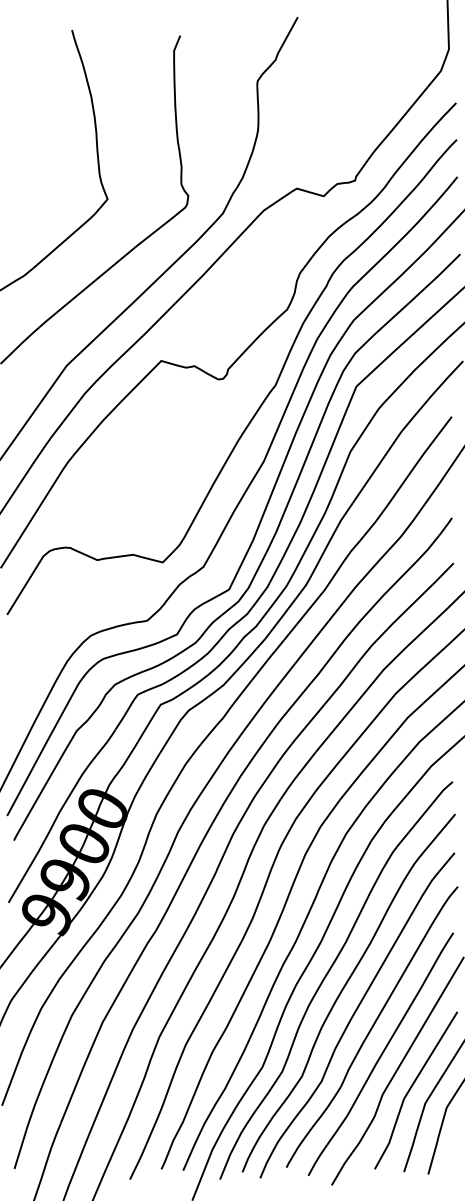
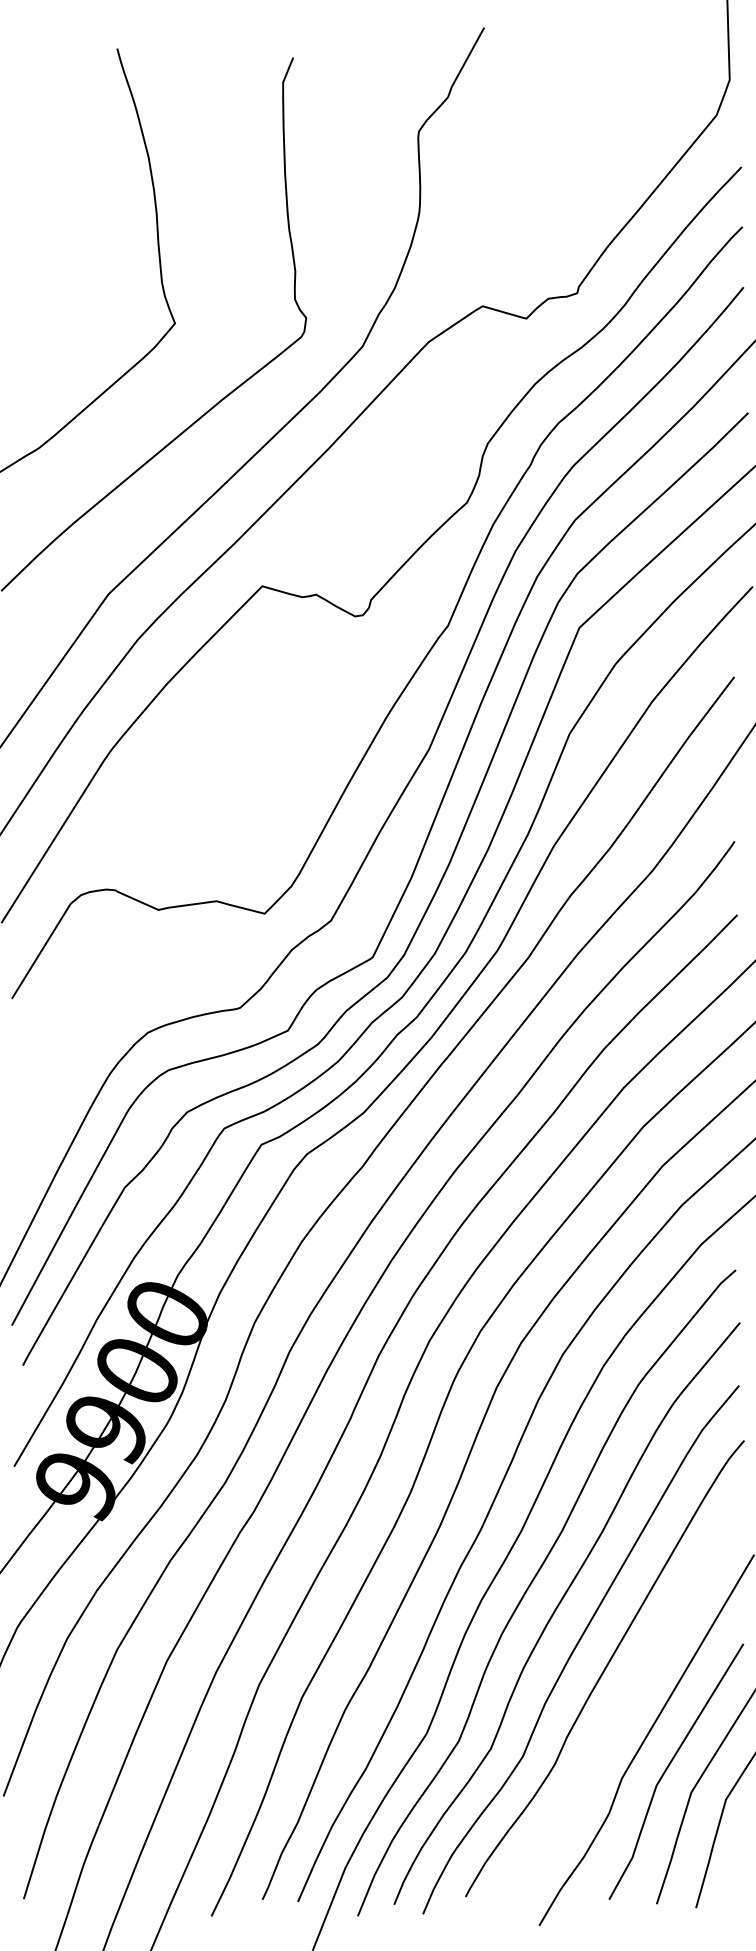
curve: (381, 1053) -> (620, 1711), removed

